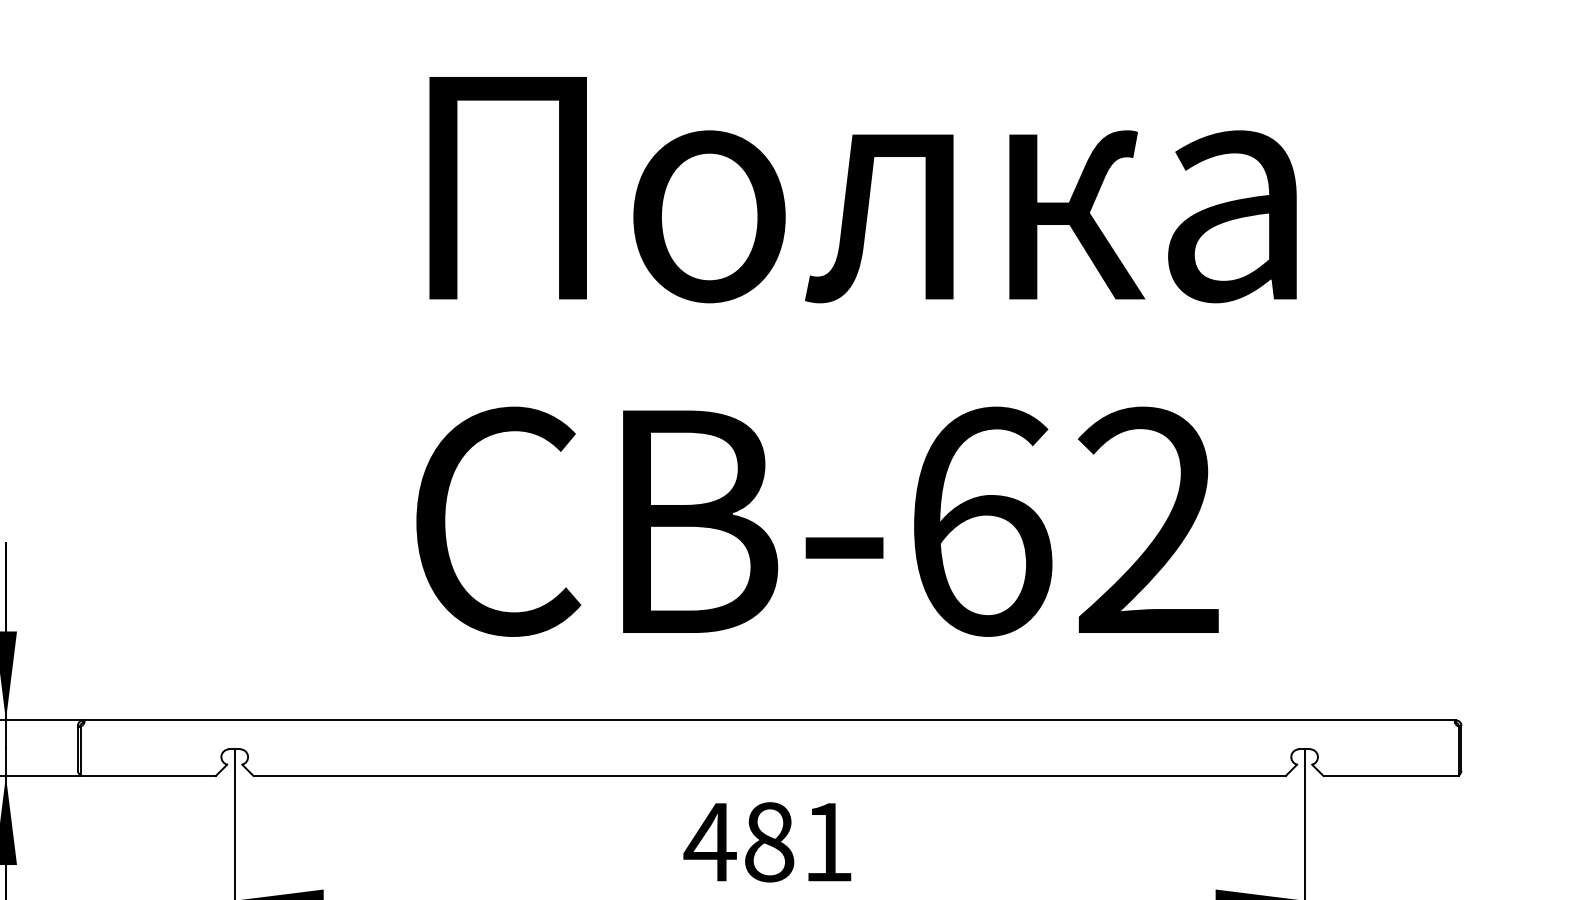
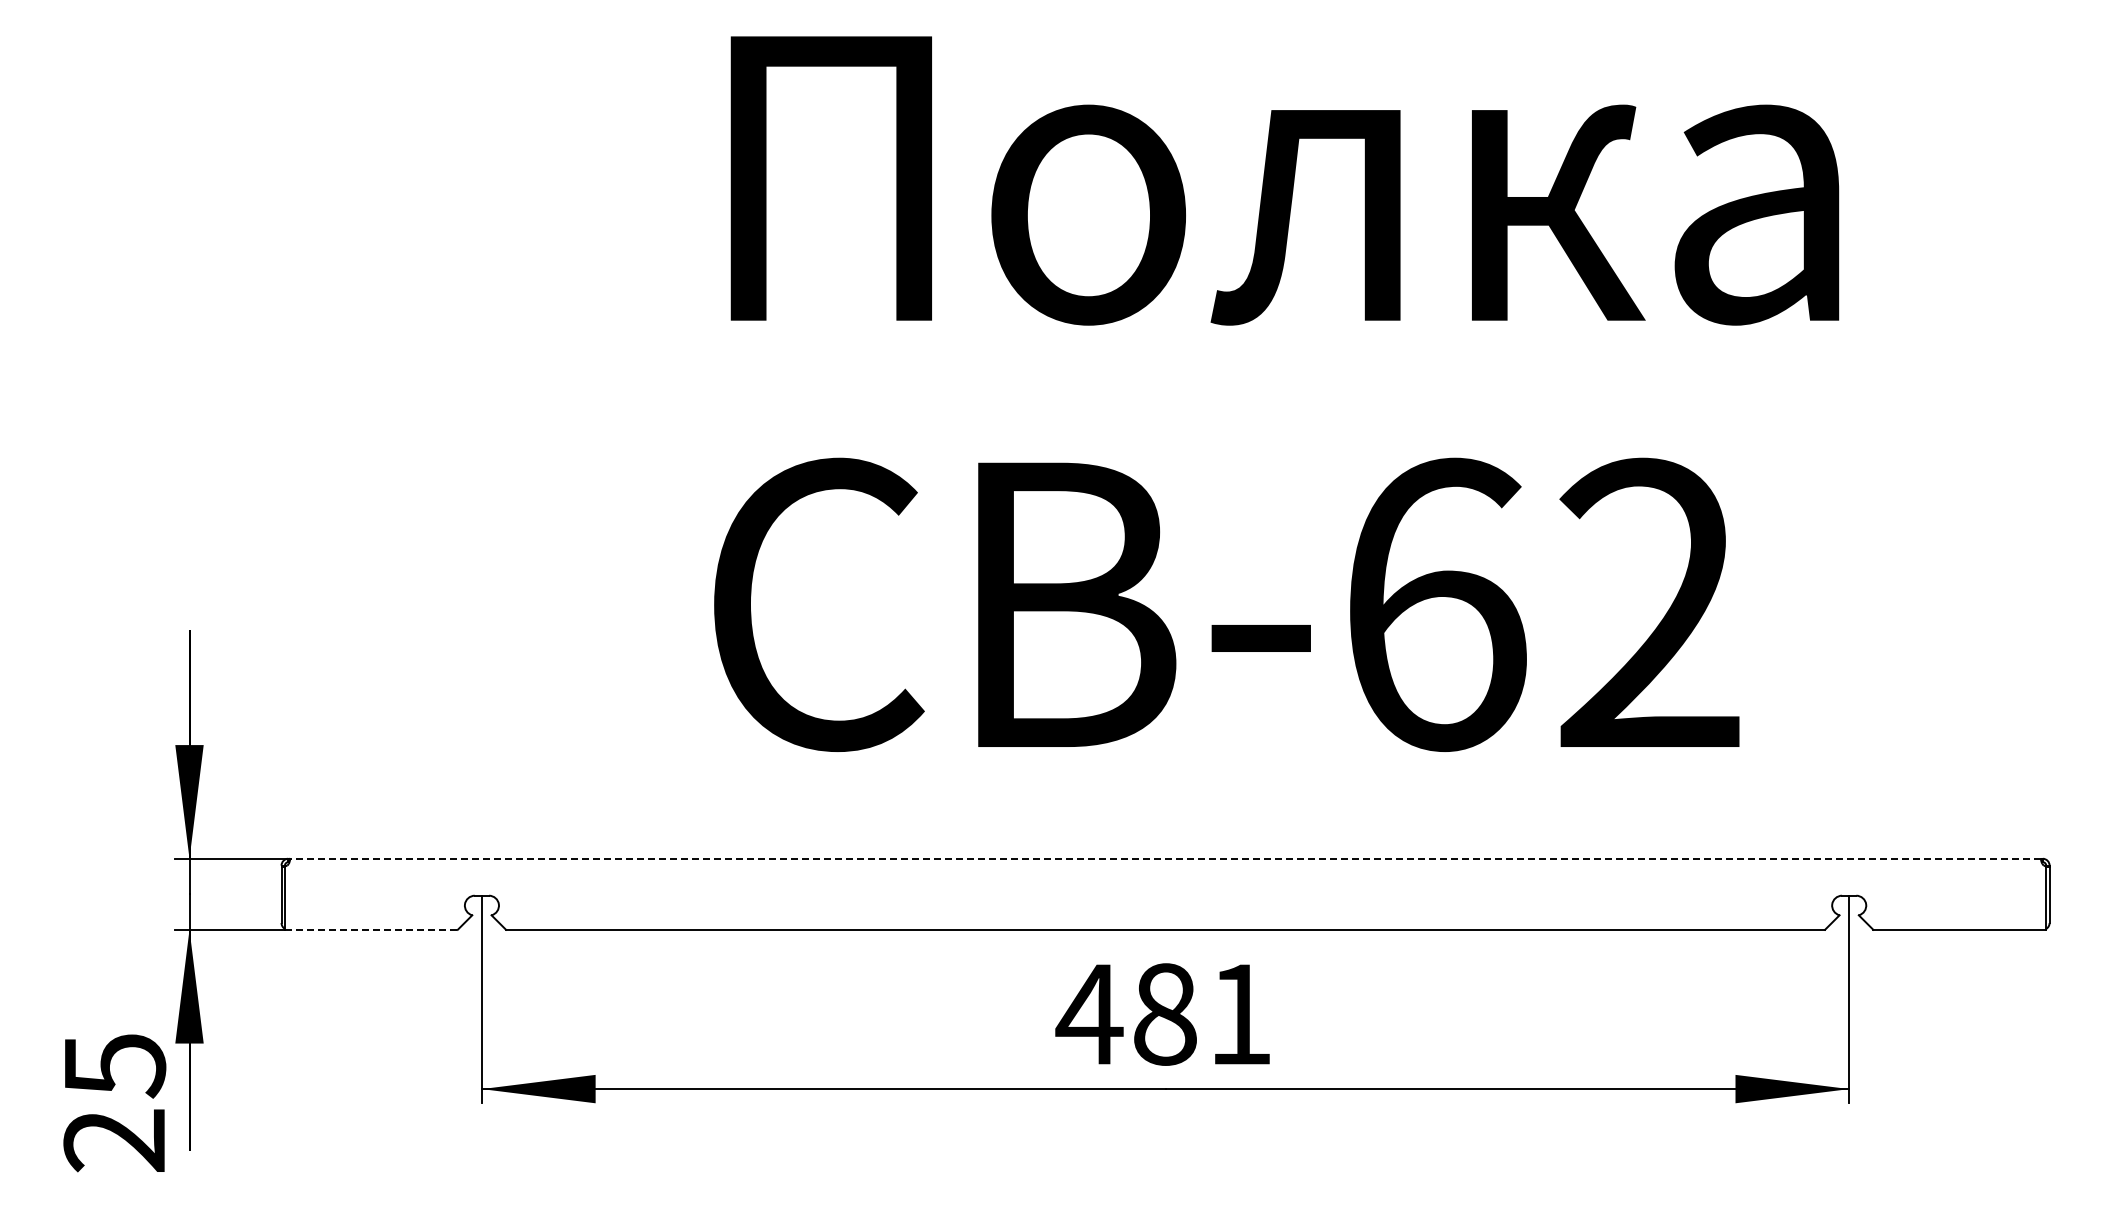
line: (769, 720) -> (1165, 858), solid -> dashed
line: (148, 775) -> (371, 929), solid -> dashed

